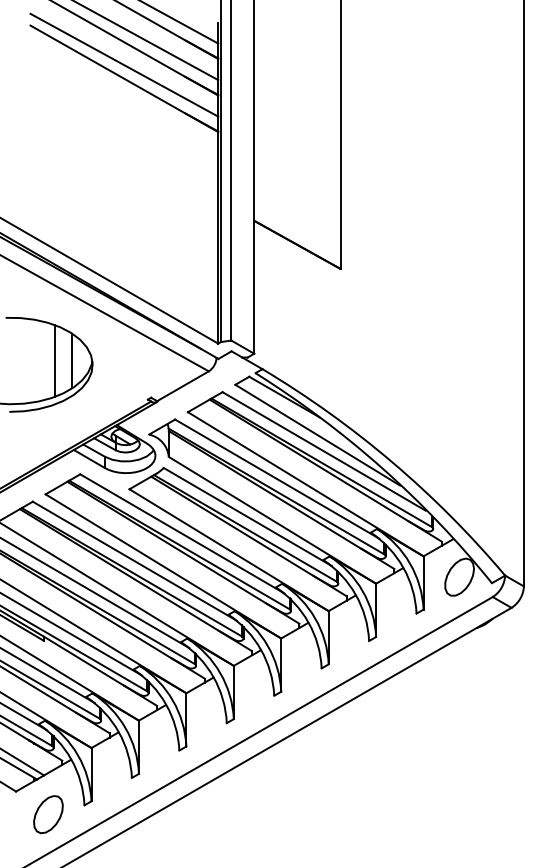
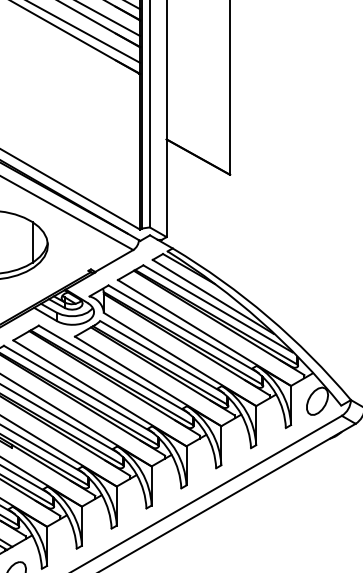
line: (54, 361) -> (19, 242), removed

